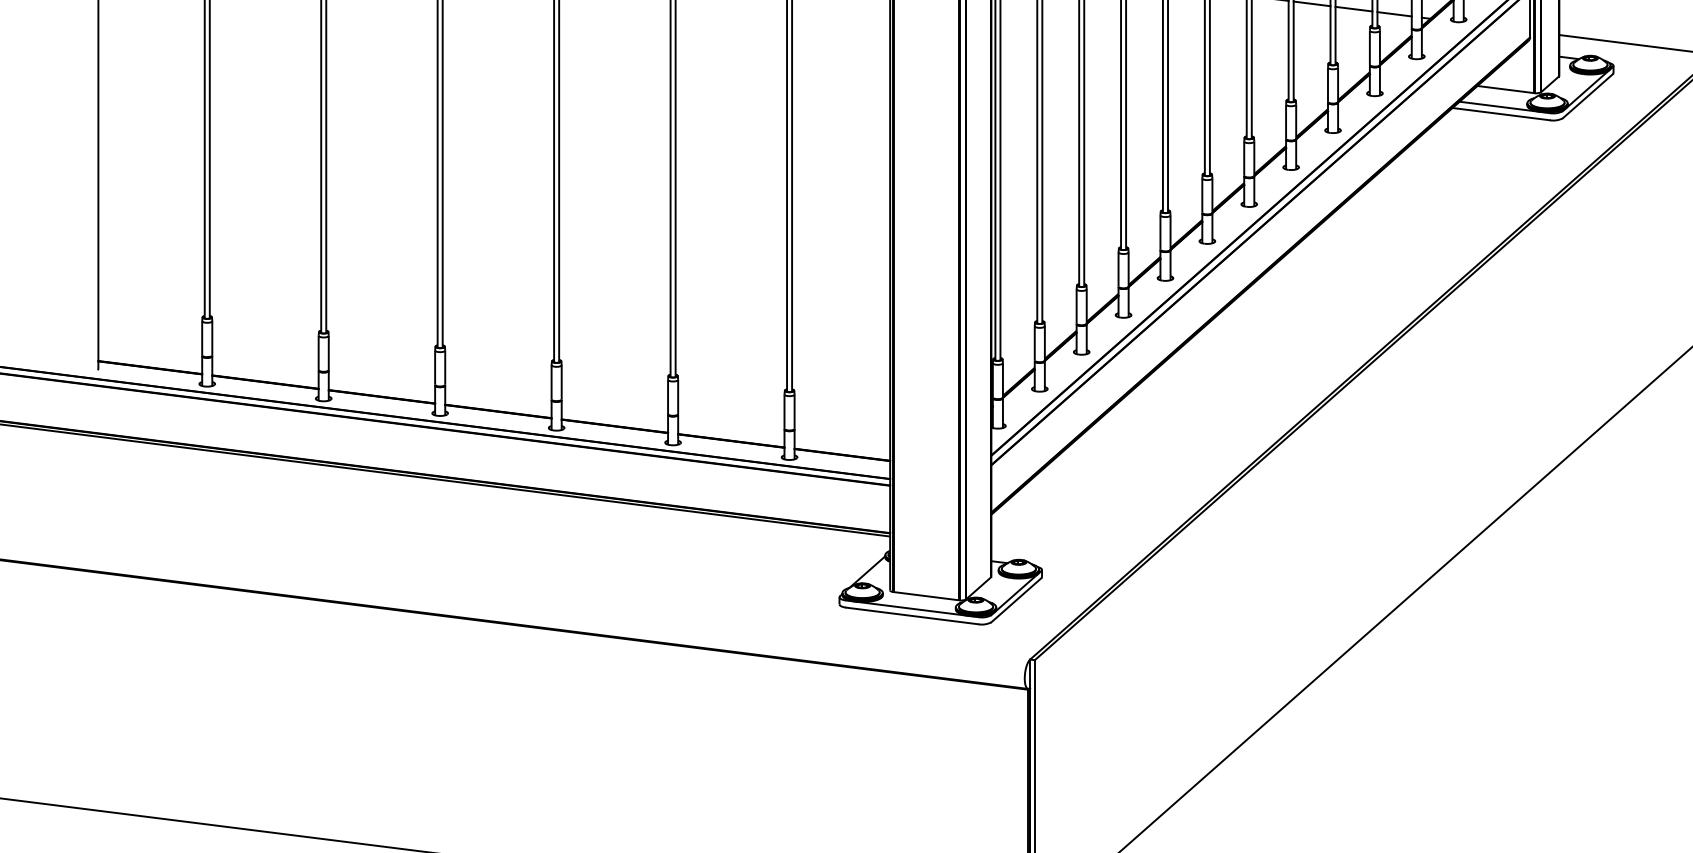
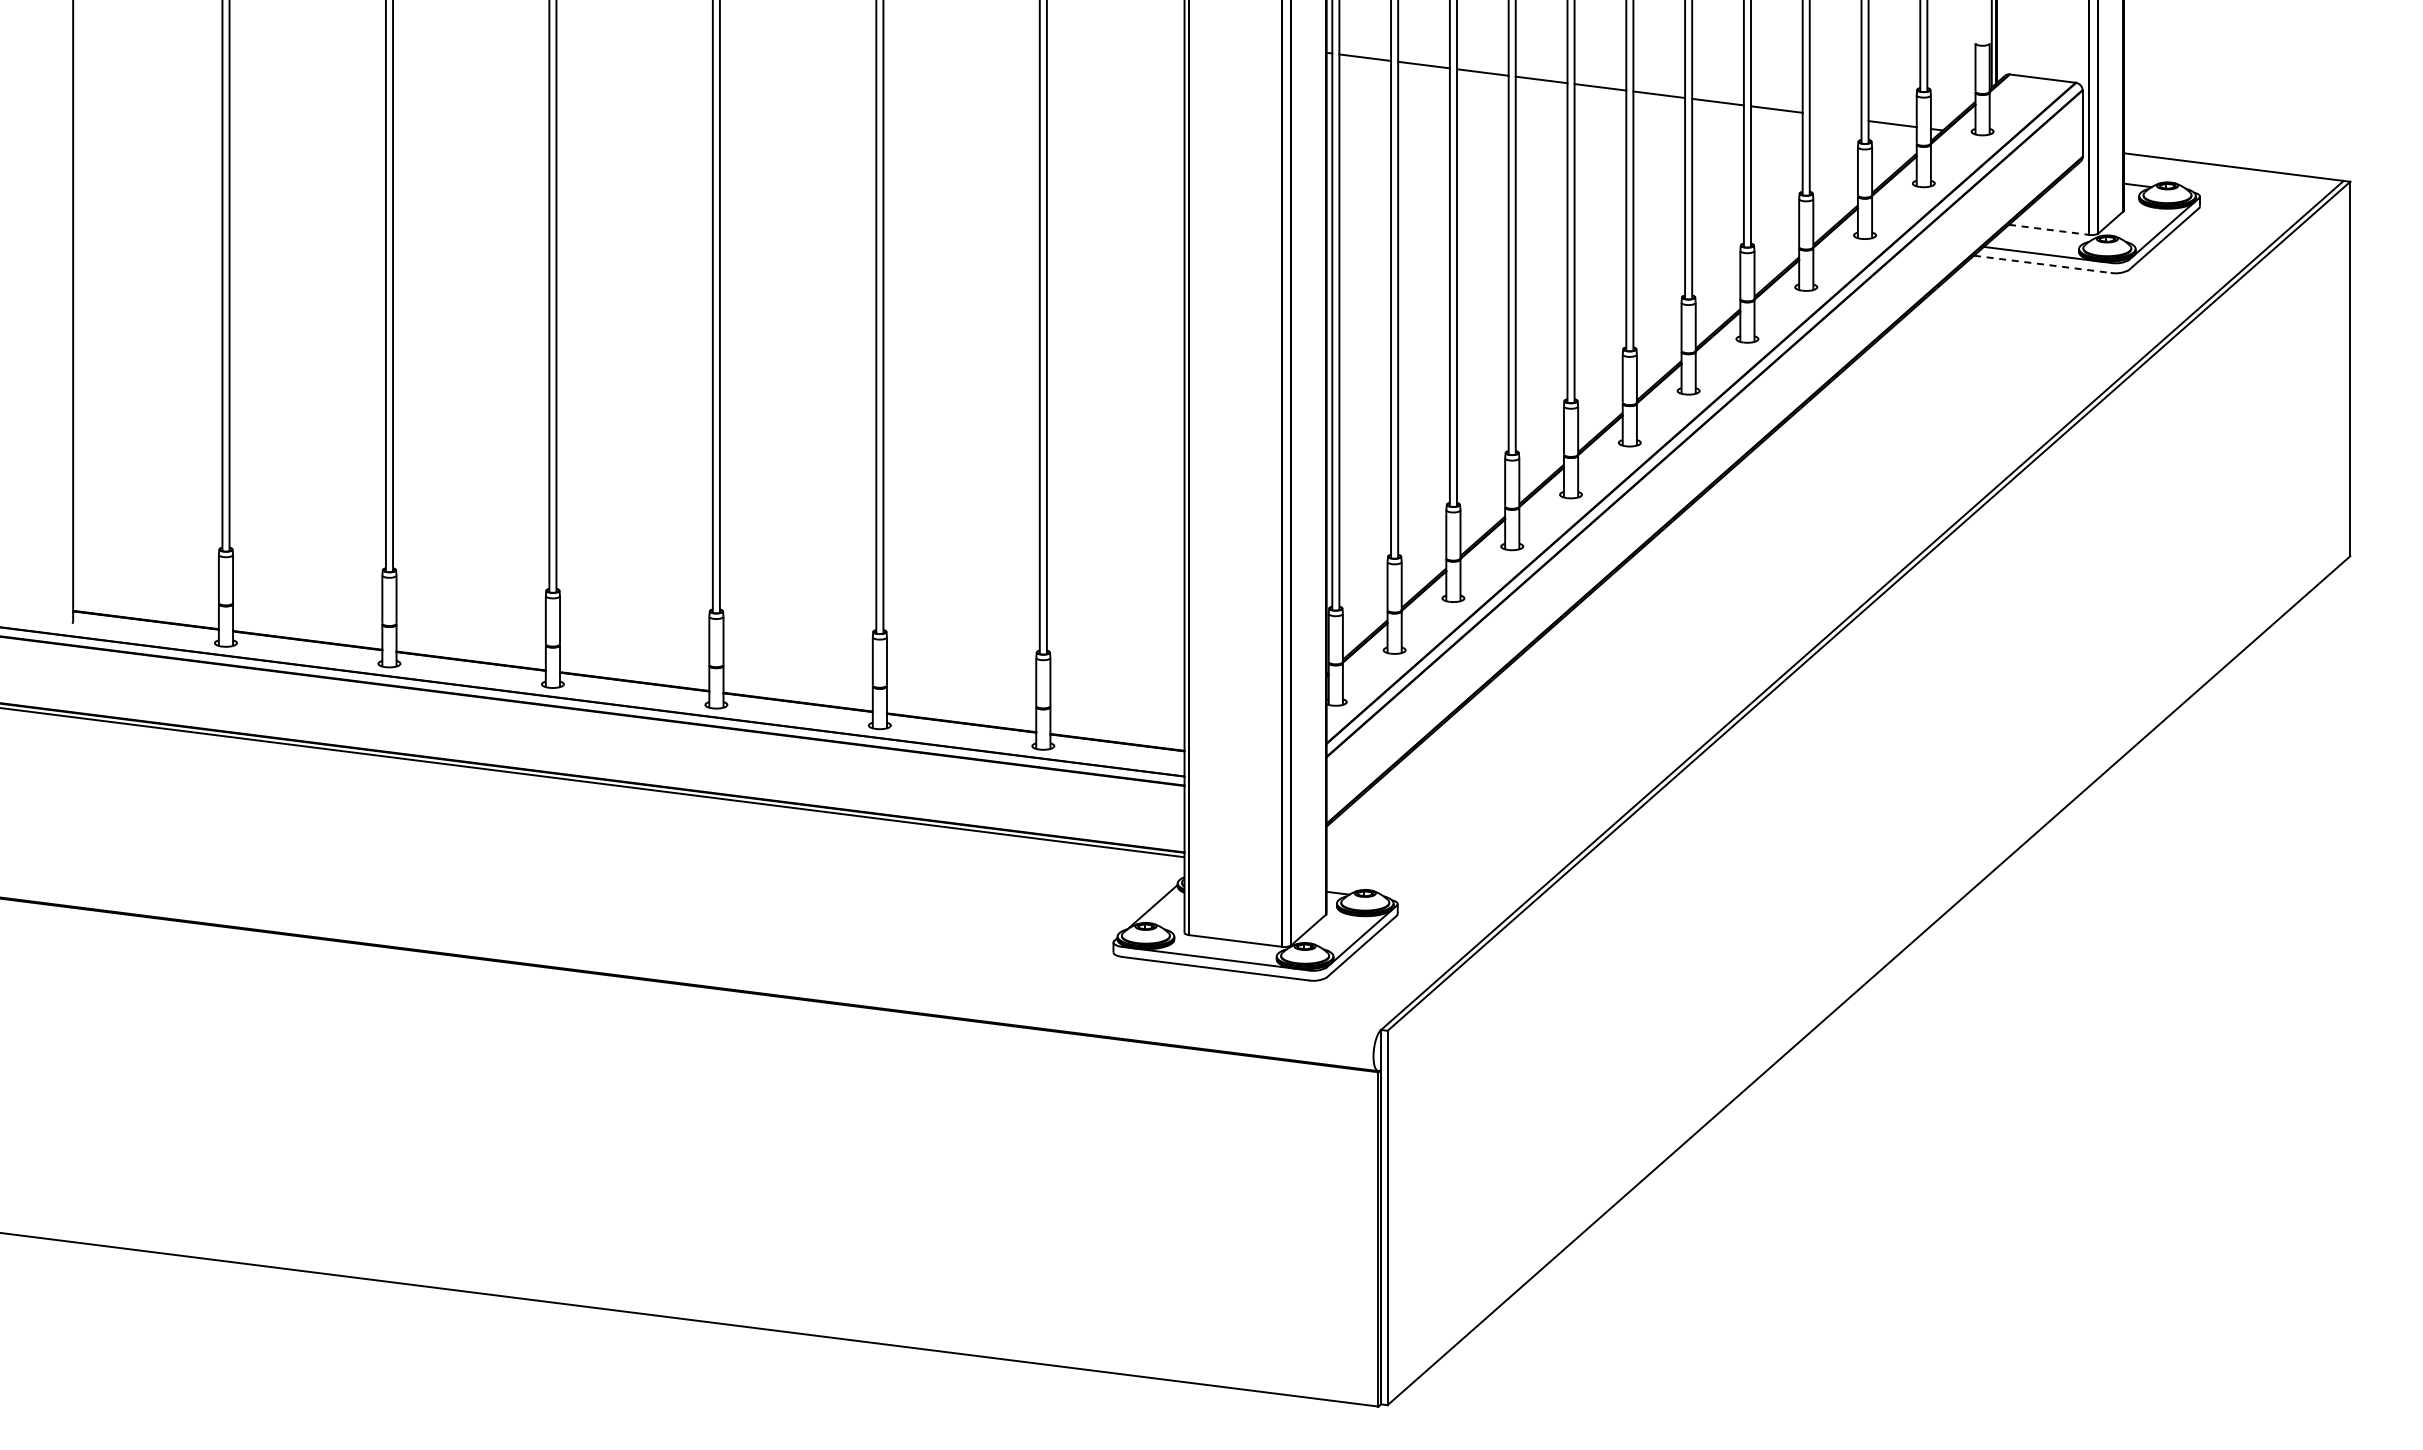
line: (1353, 8) -> (1835, 116), removed
line: (1506, 89) -> (2049, 229), solid -> dashed
line: (1501, 114) -> (2042, 264), solid -> dashed

